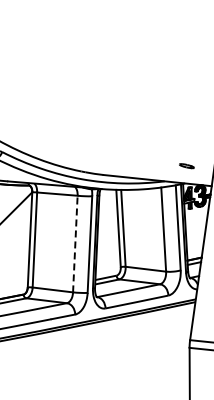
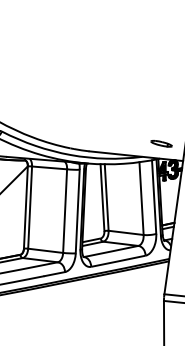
part: (186, 165) -> (161, 143), size x1.67
line: (75, 243) -> (65, 210), dashed -> solid

